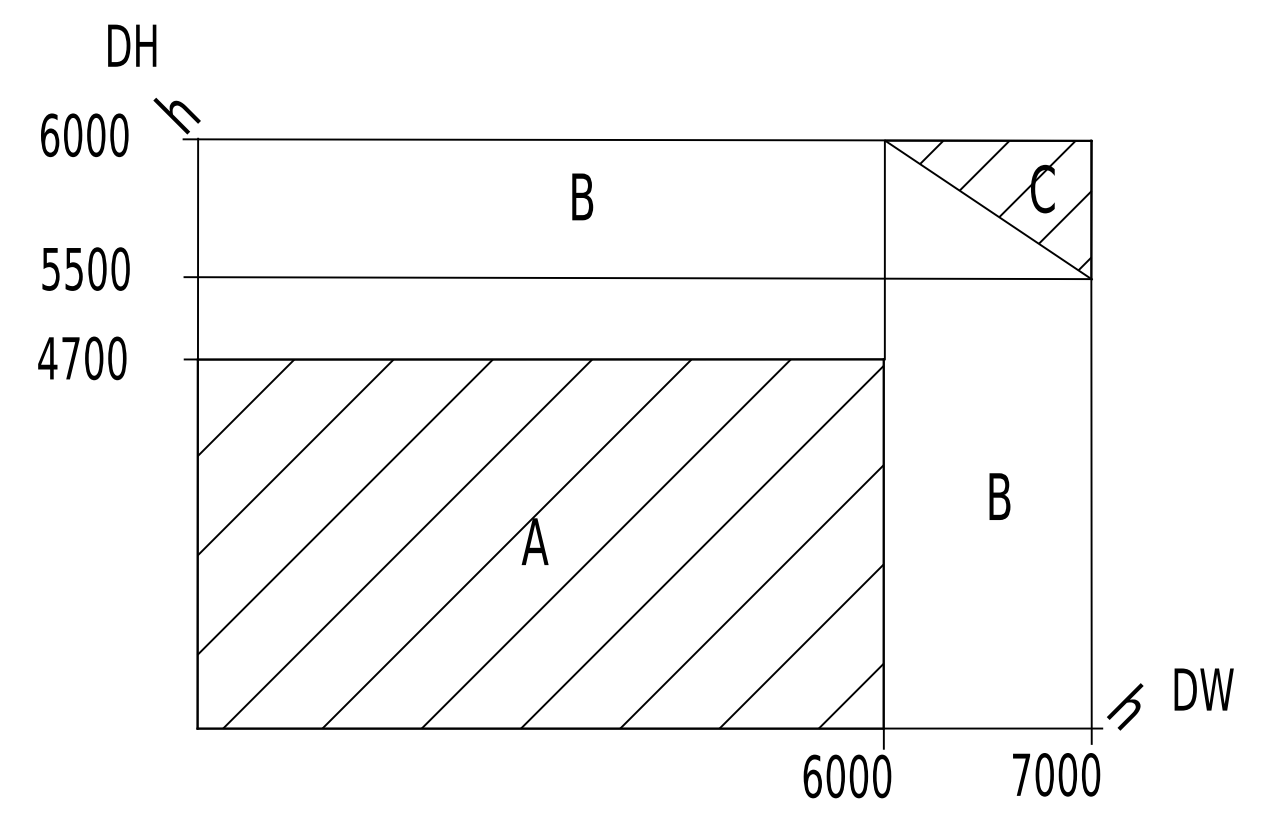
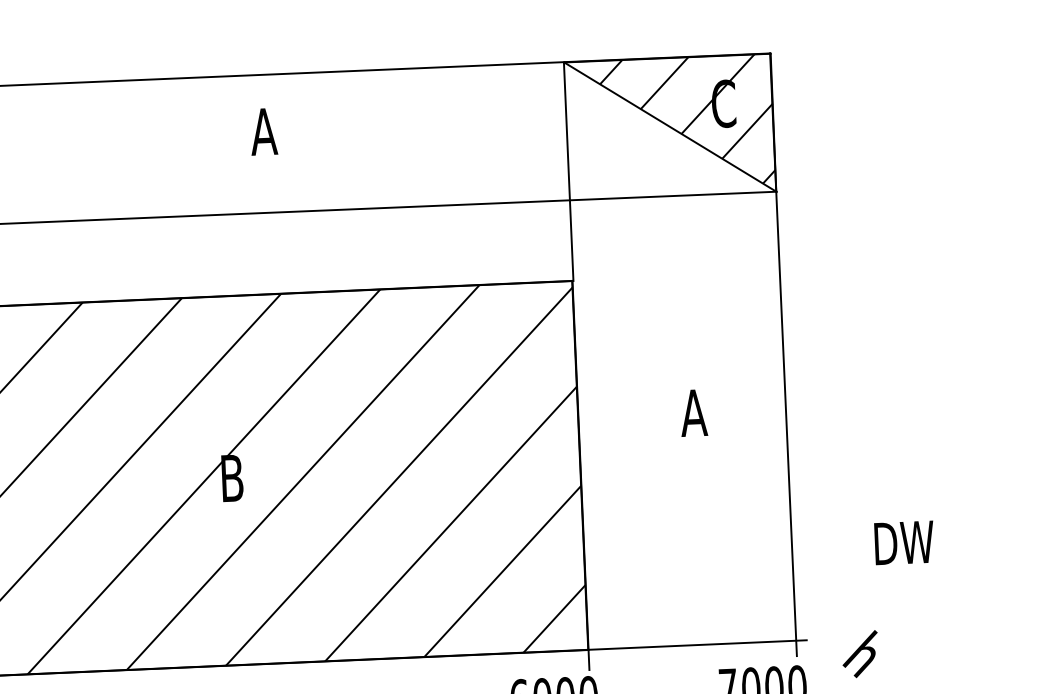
text: (581, 196) -> (263, 131), B -> A
text: (999, 496) -> (693, 412), B -> A
text: (534, 541) -> (231, 478), A -> B
text: (1203, 689) -> (903, 542), moved
text: (1125, 706) -> (860, 653), moved

